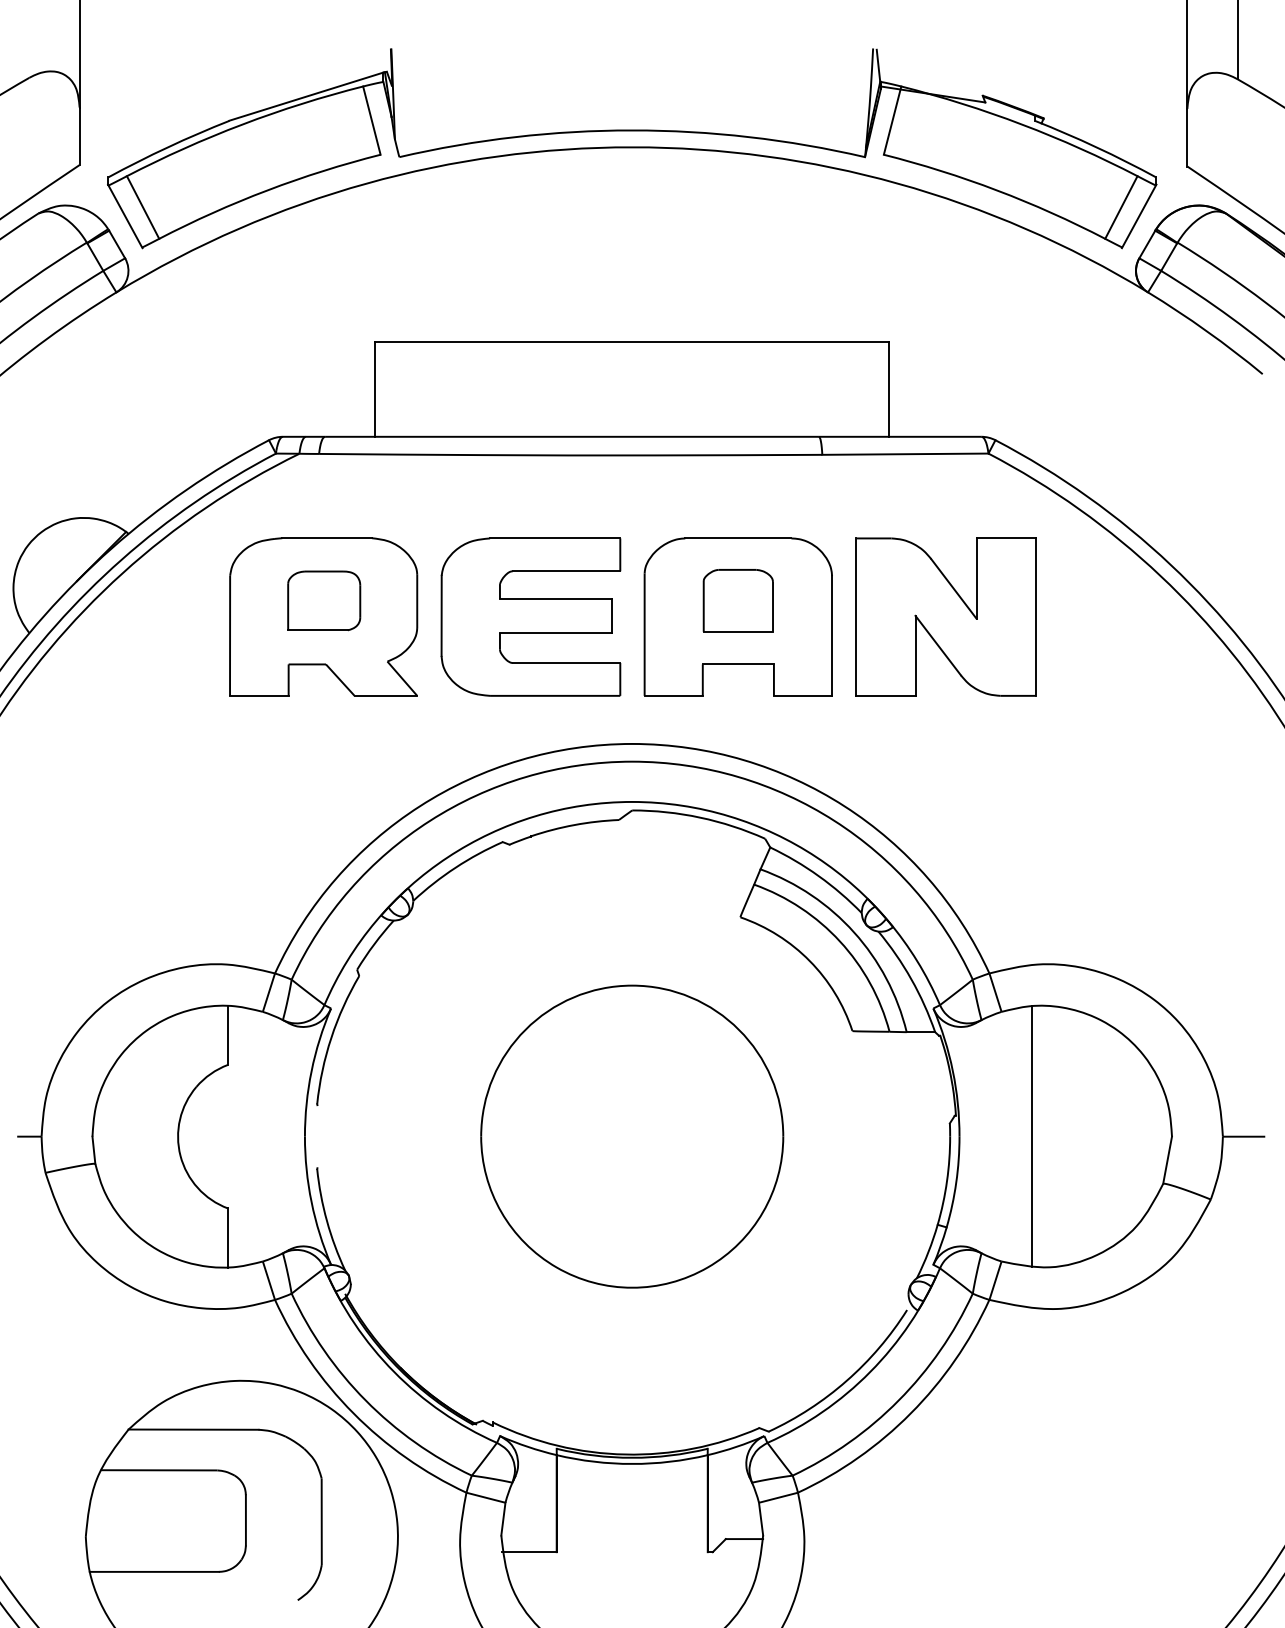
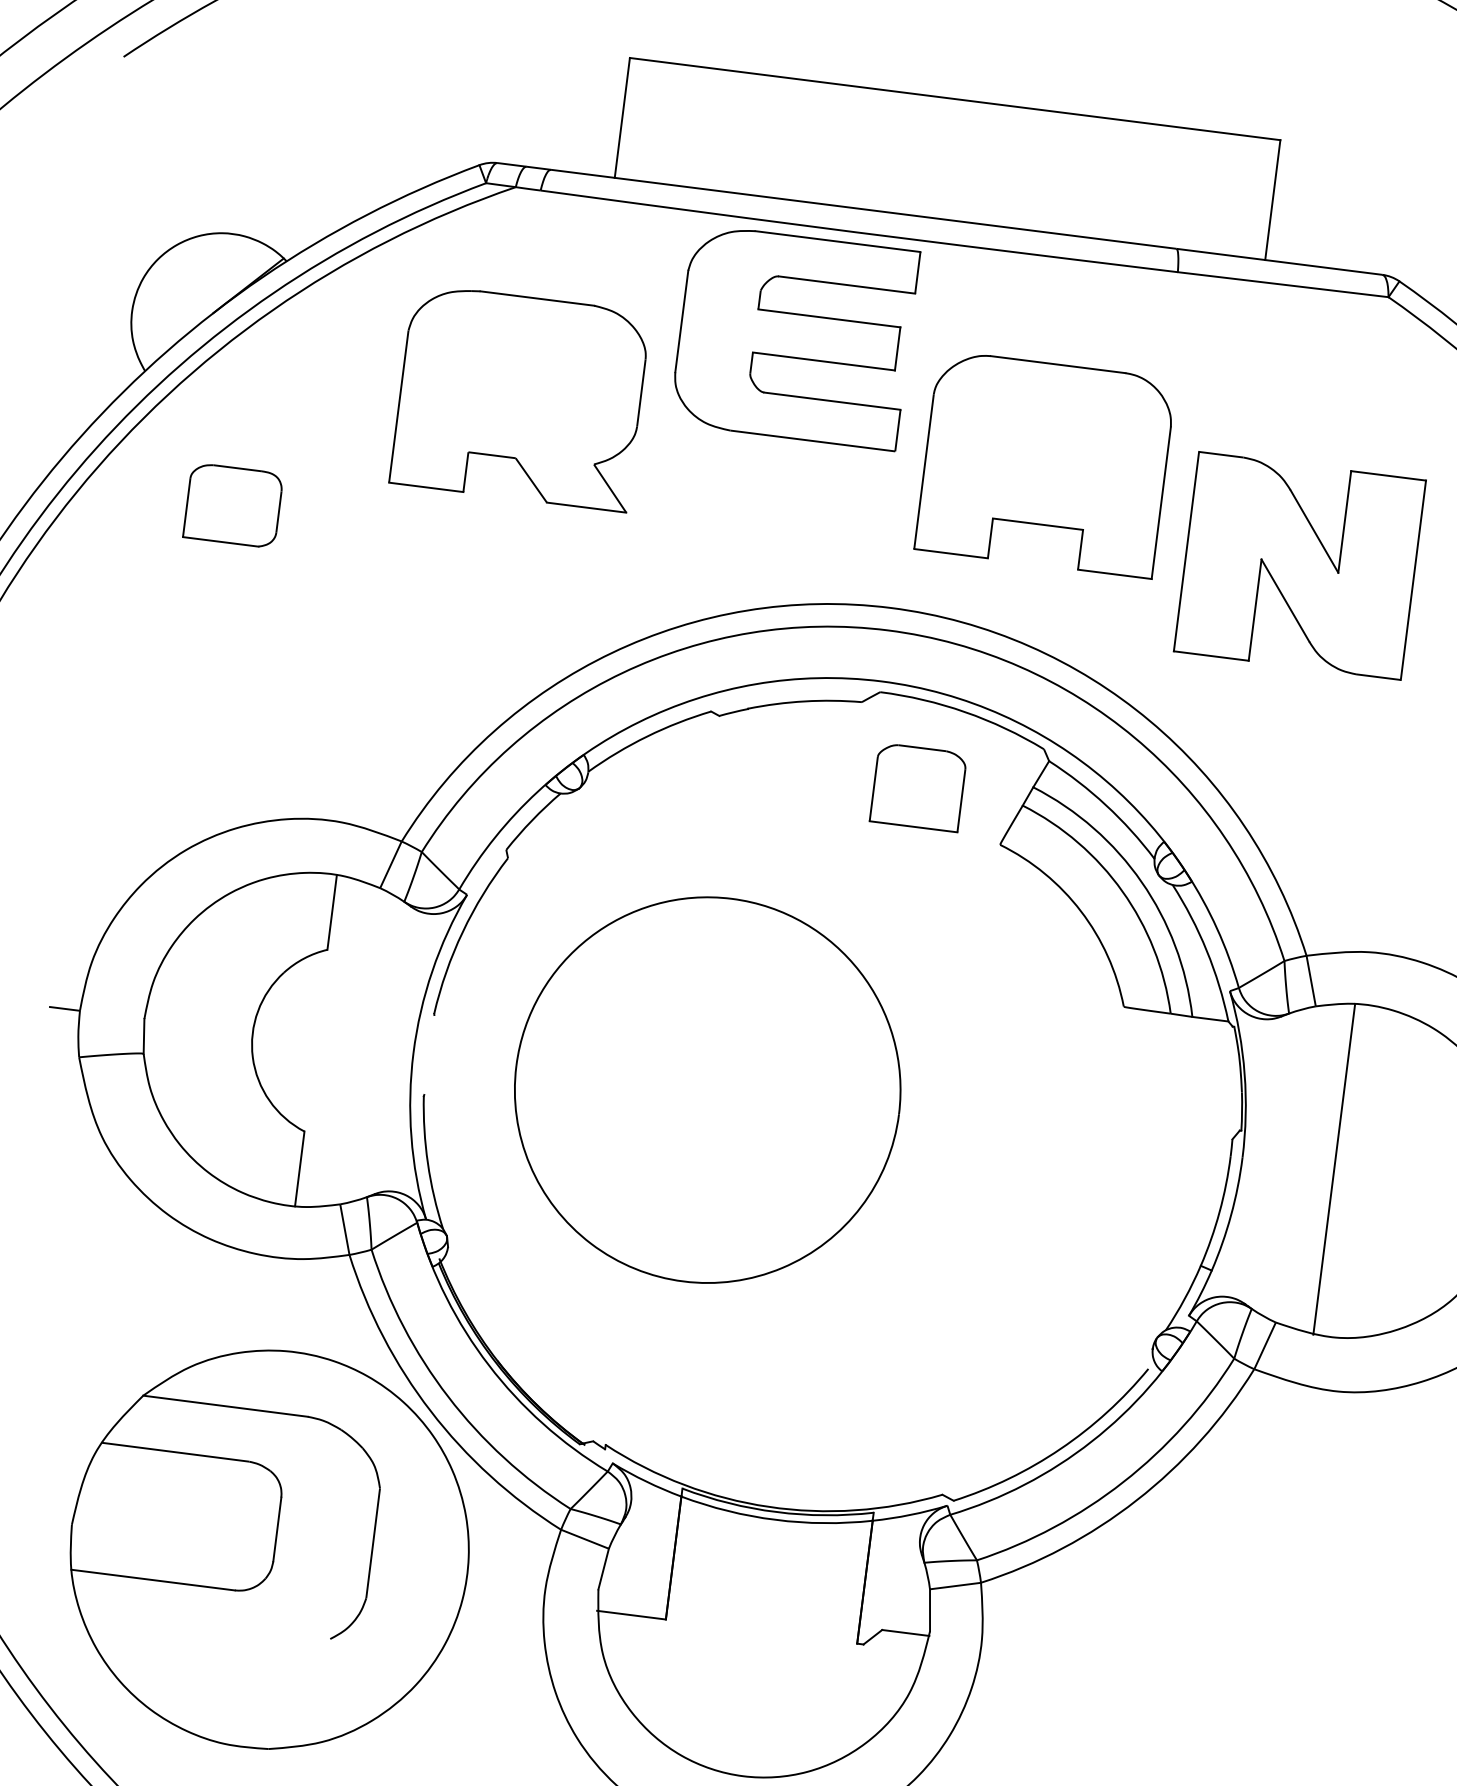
part: (324, 600) -> (233, 505), moved
part: (737, 600) -> (917, 787), moved
part: (530, 616) -> (794, 336), moved
part: (945, 616) -> (1299, 565), moved
part: (632, 1136) -> (708, 1089), moved

